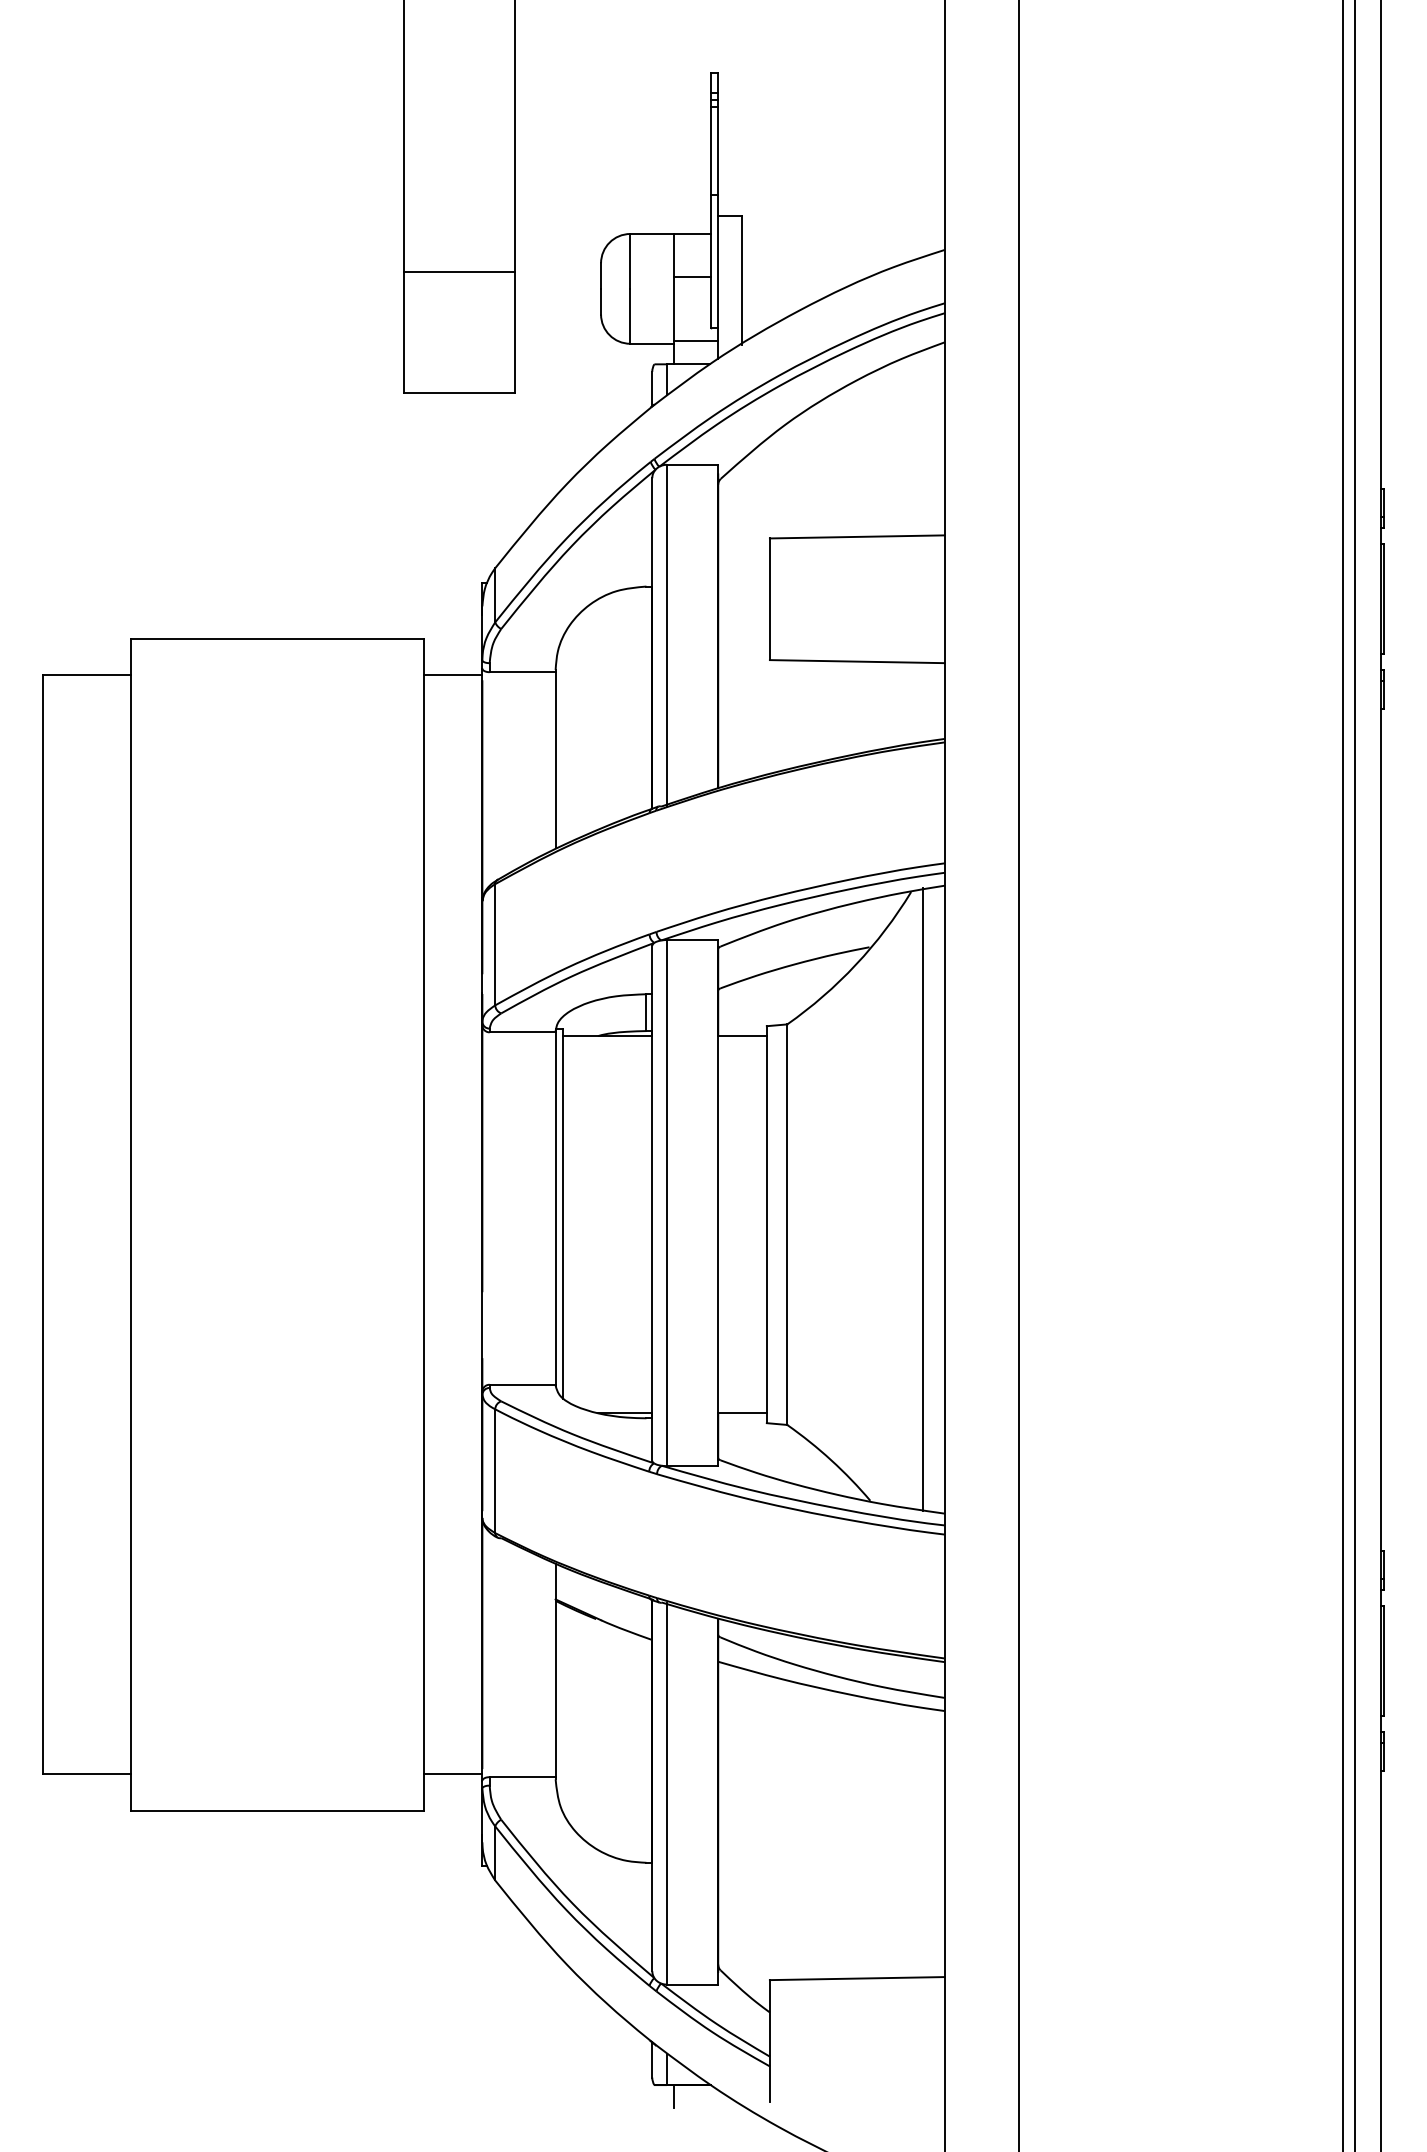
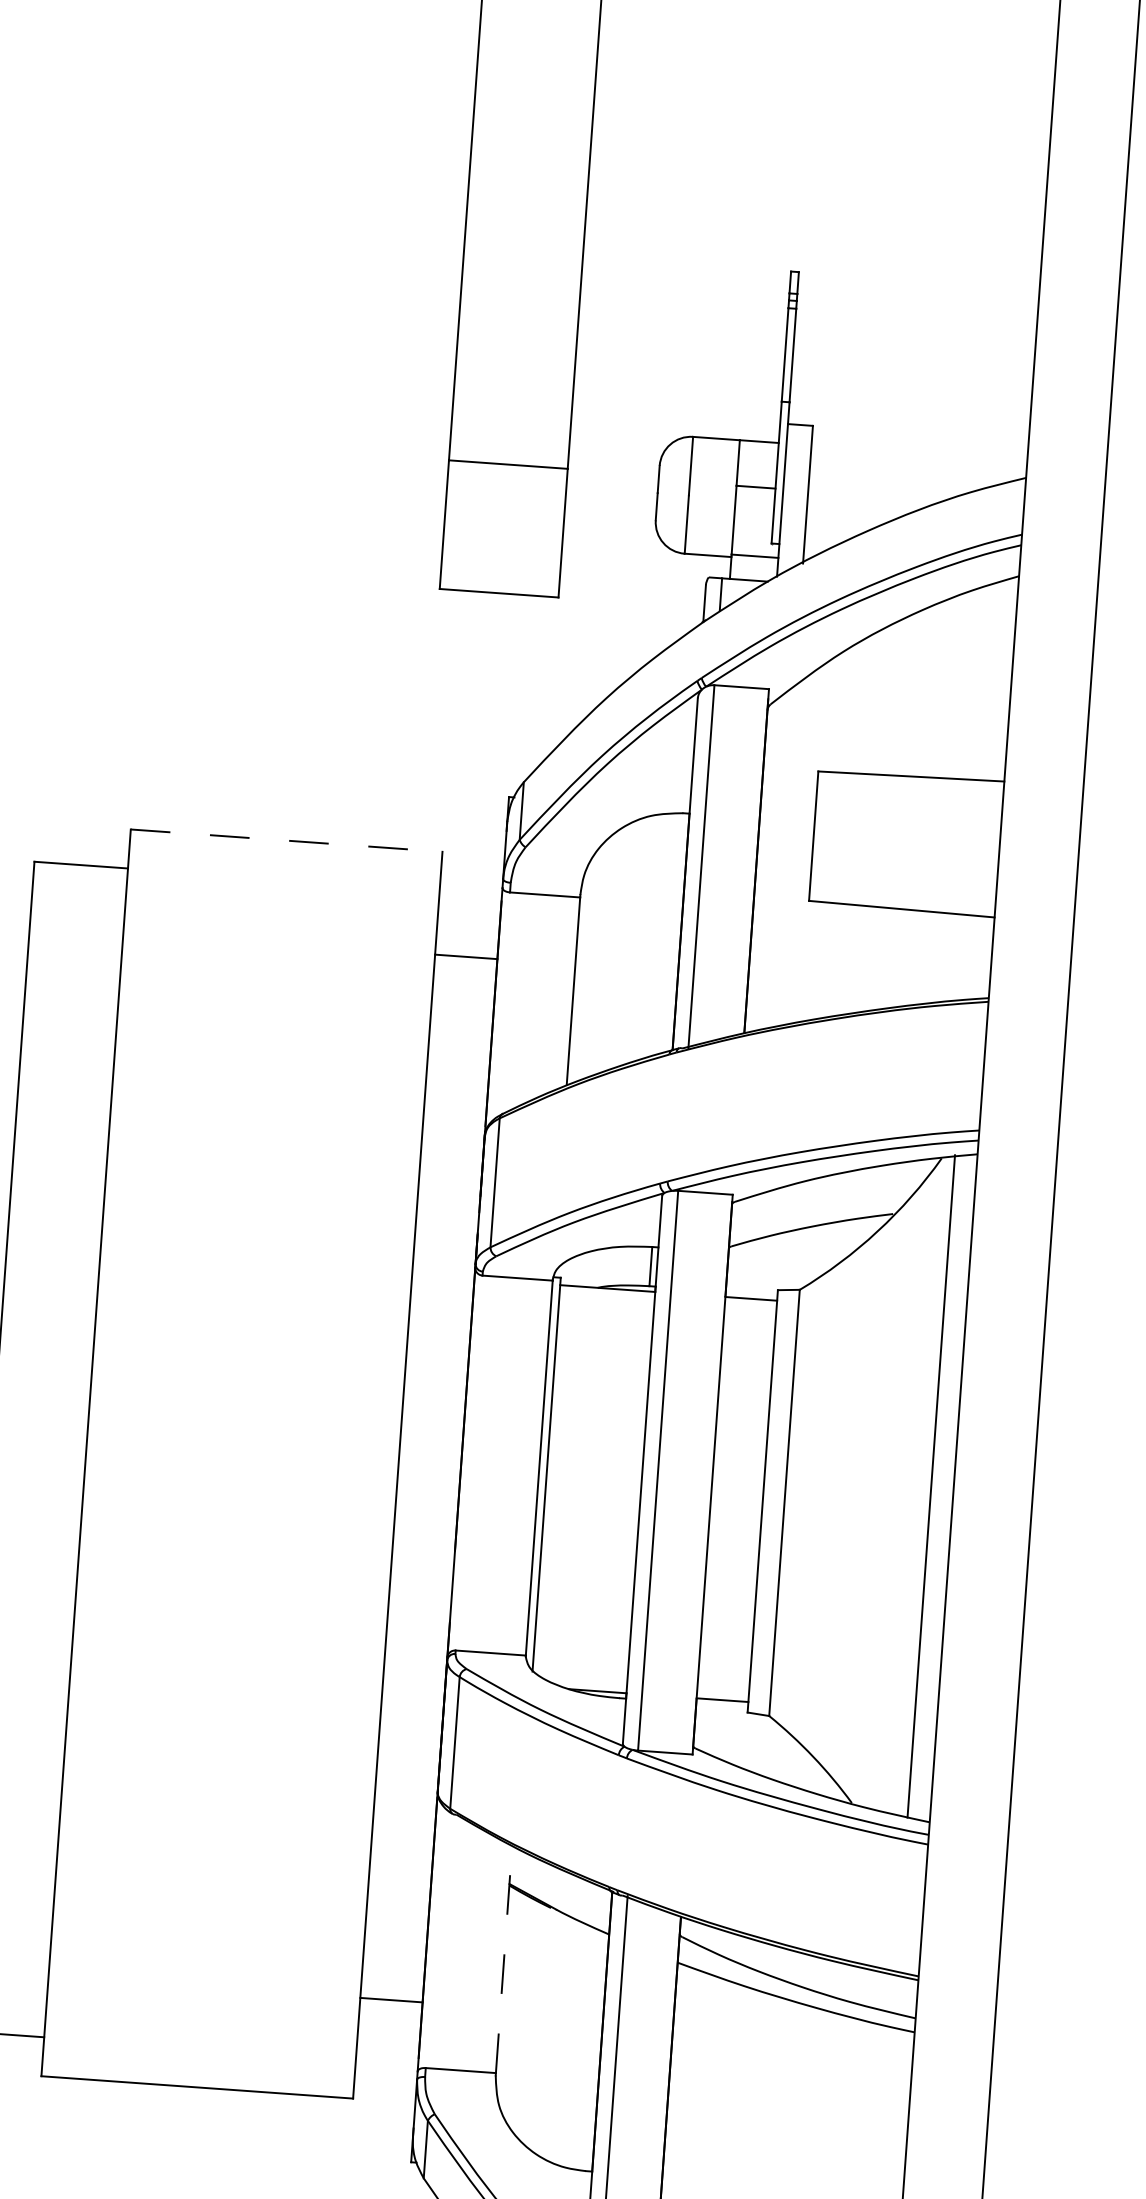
line: (277, 638) -> (286, 840), solid -> dashed
line: (452, 675) -> (465, 956), moved
line: (555, 1670) -> (503, 1959), solid -> dashed
line: (452, 1773) -> (390, 1999), moved

